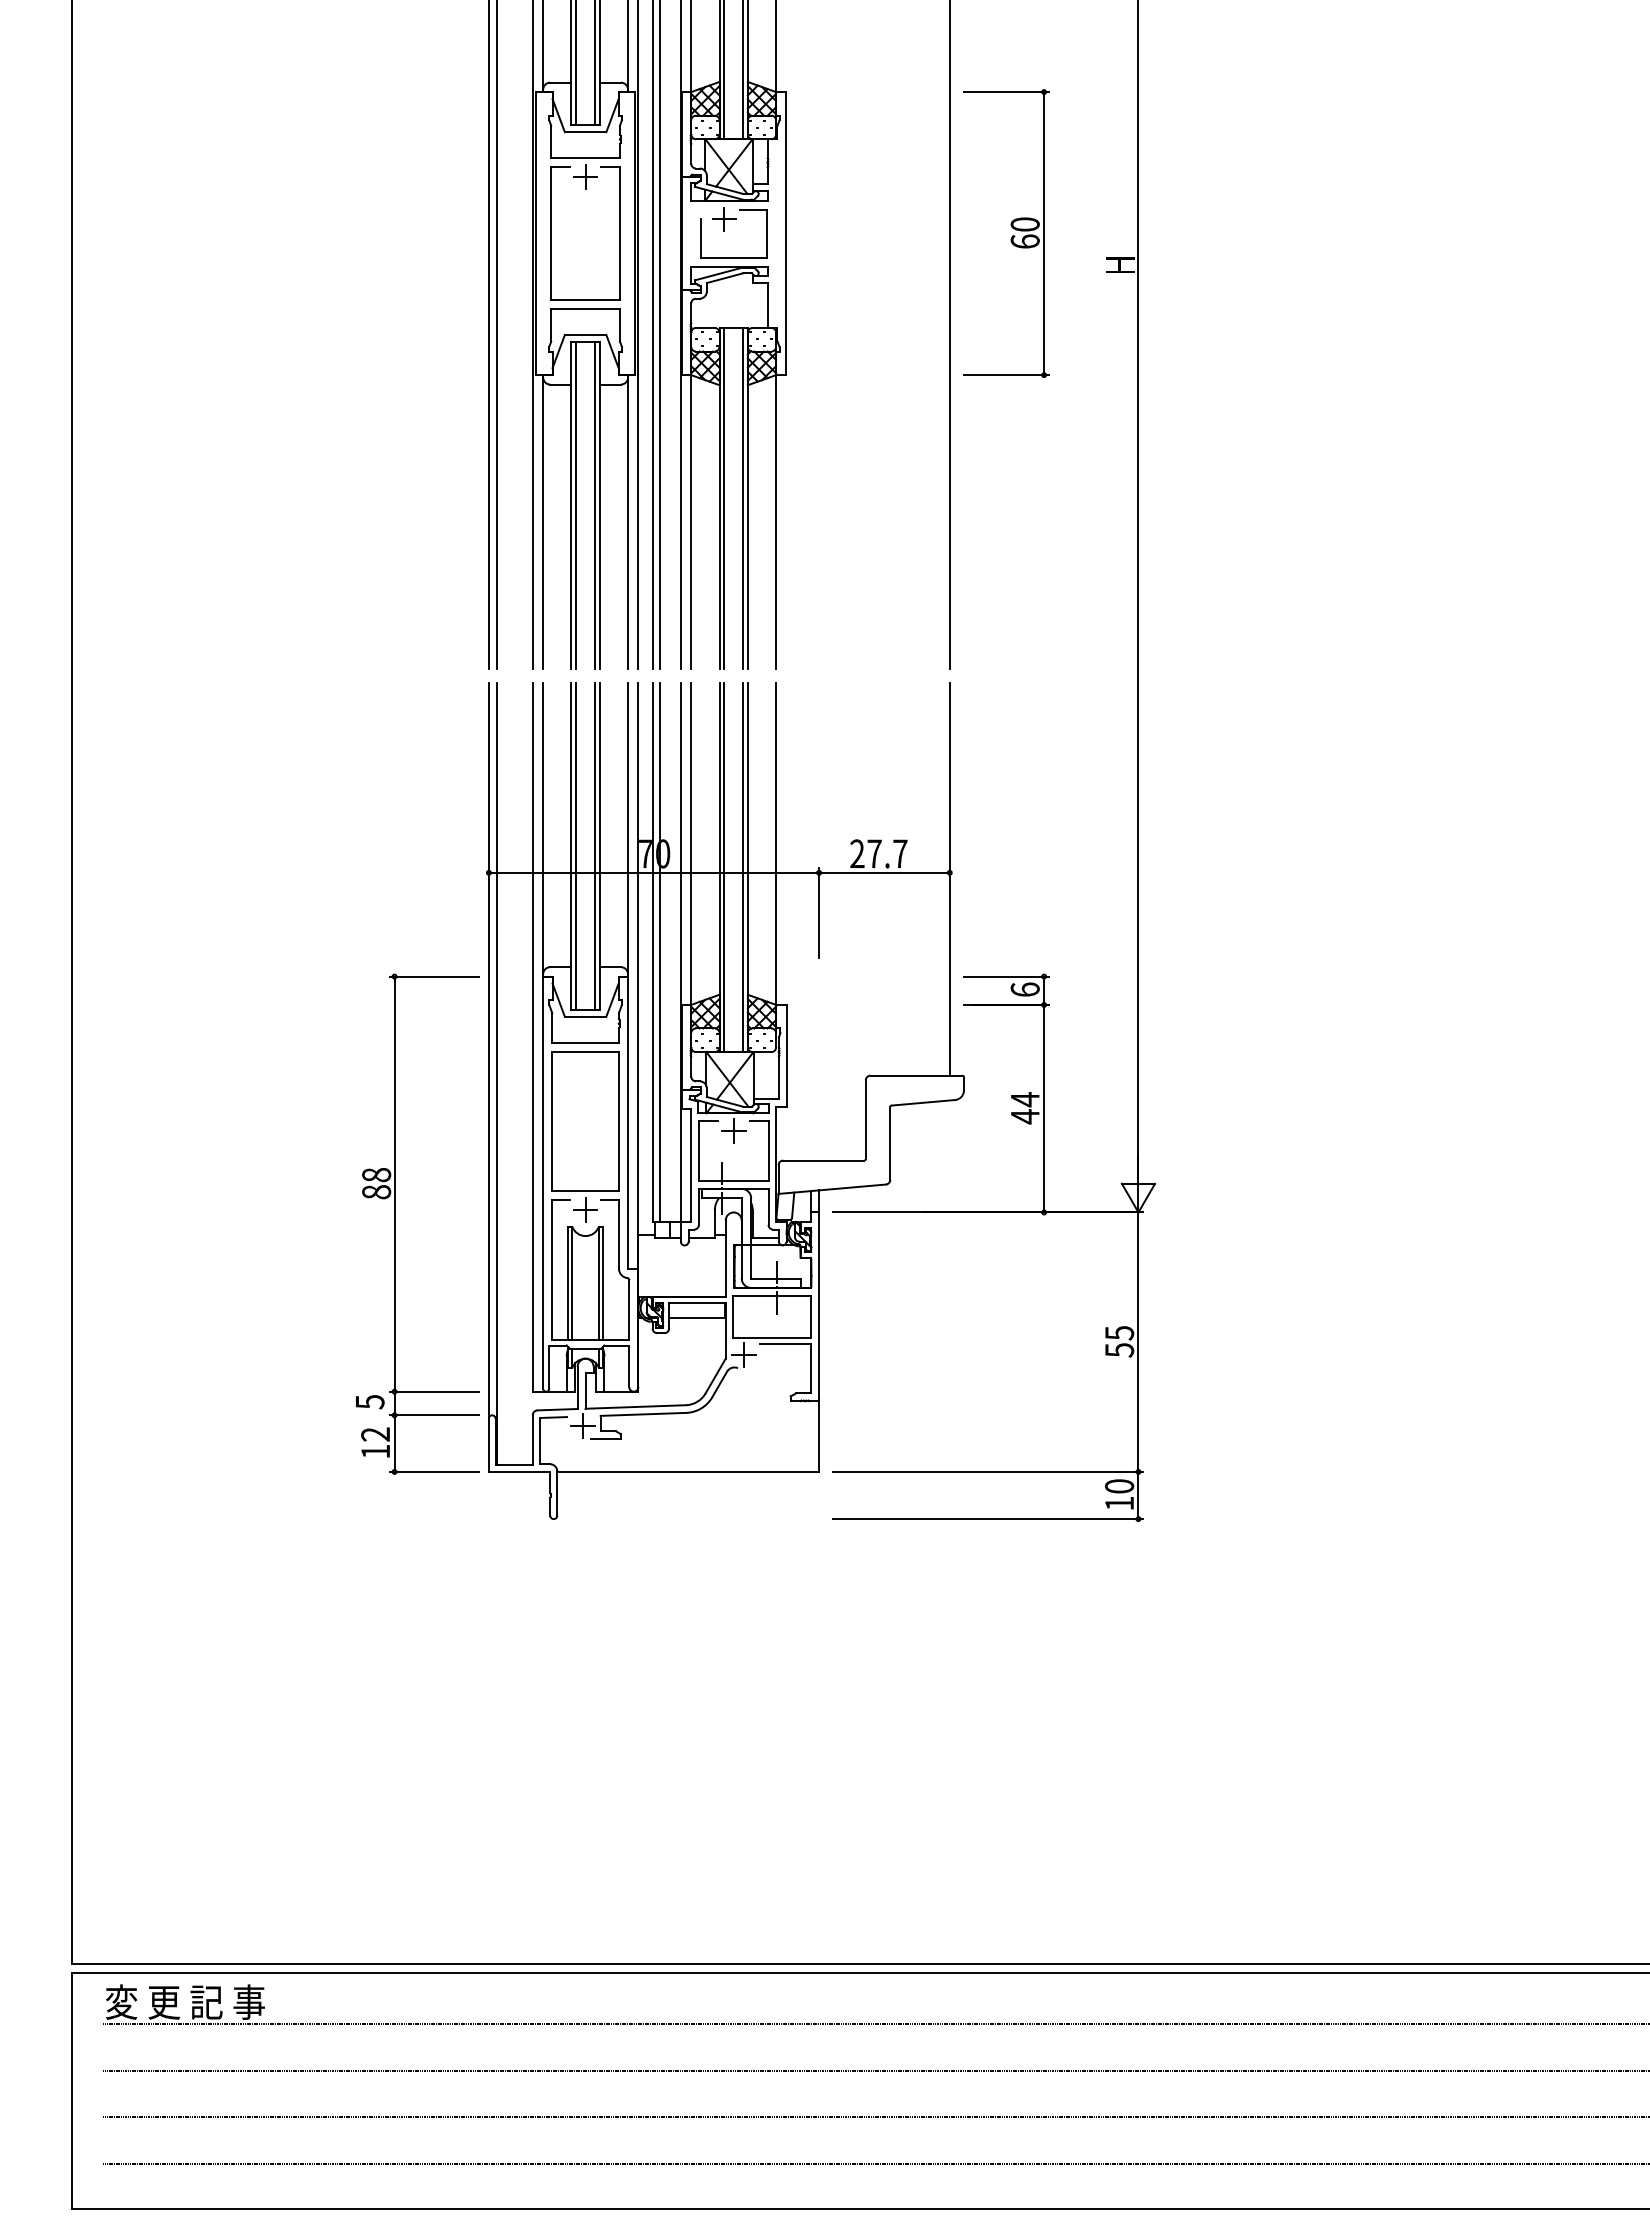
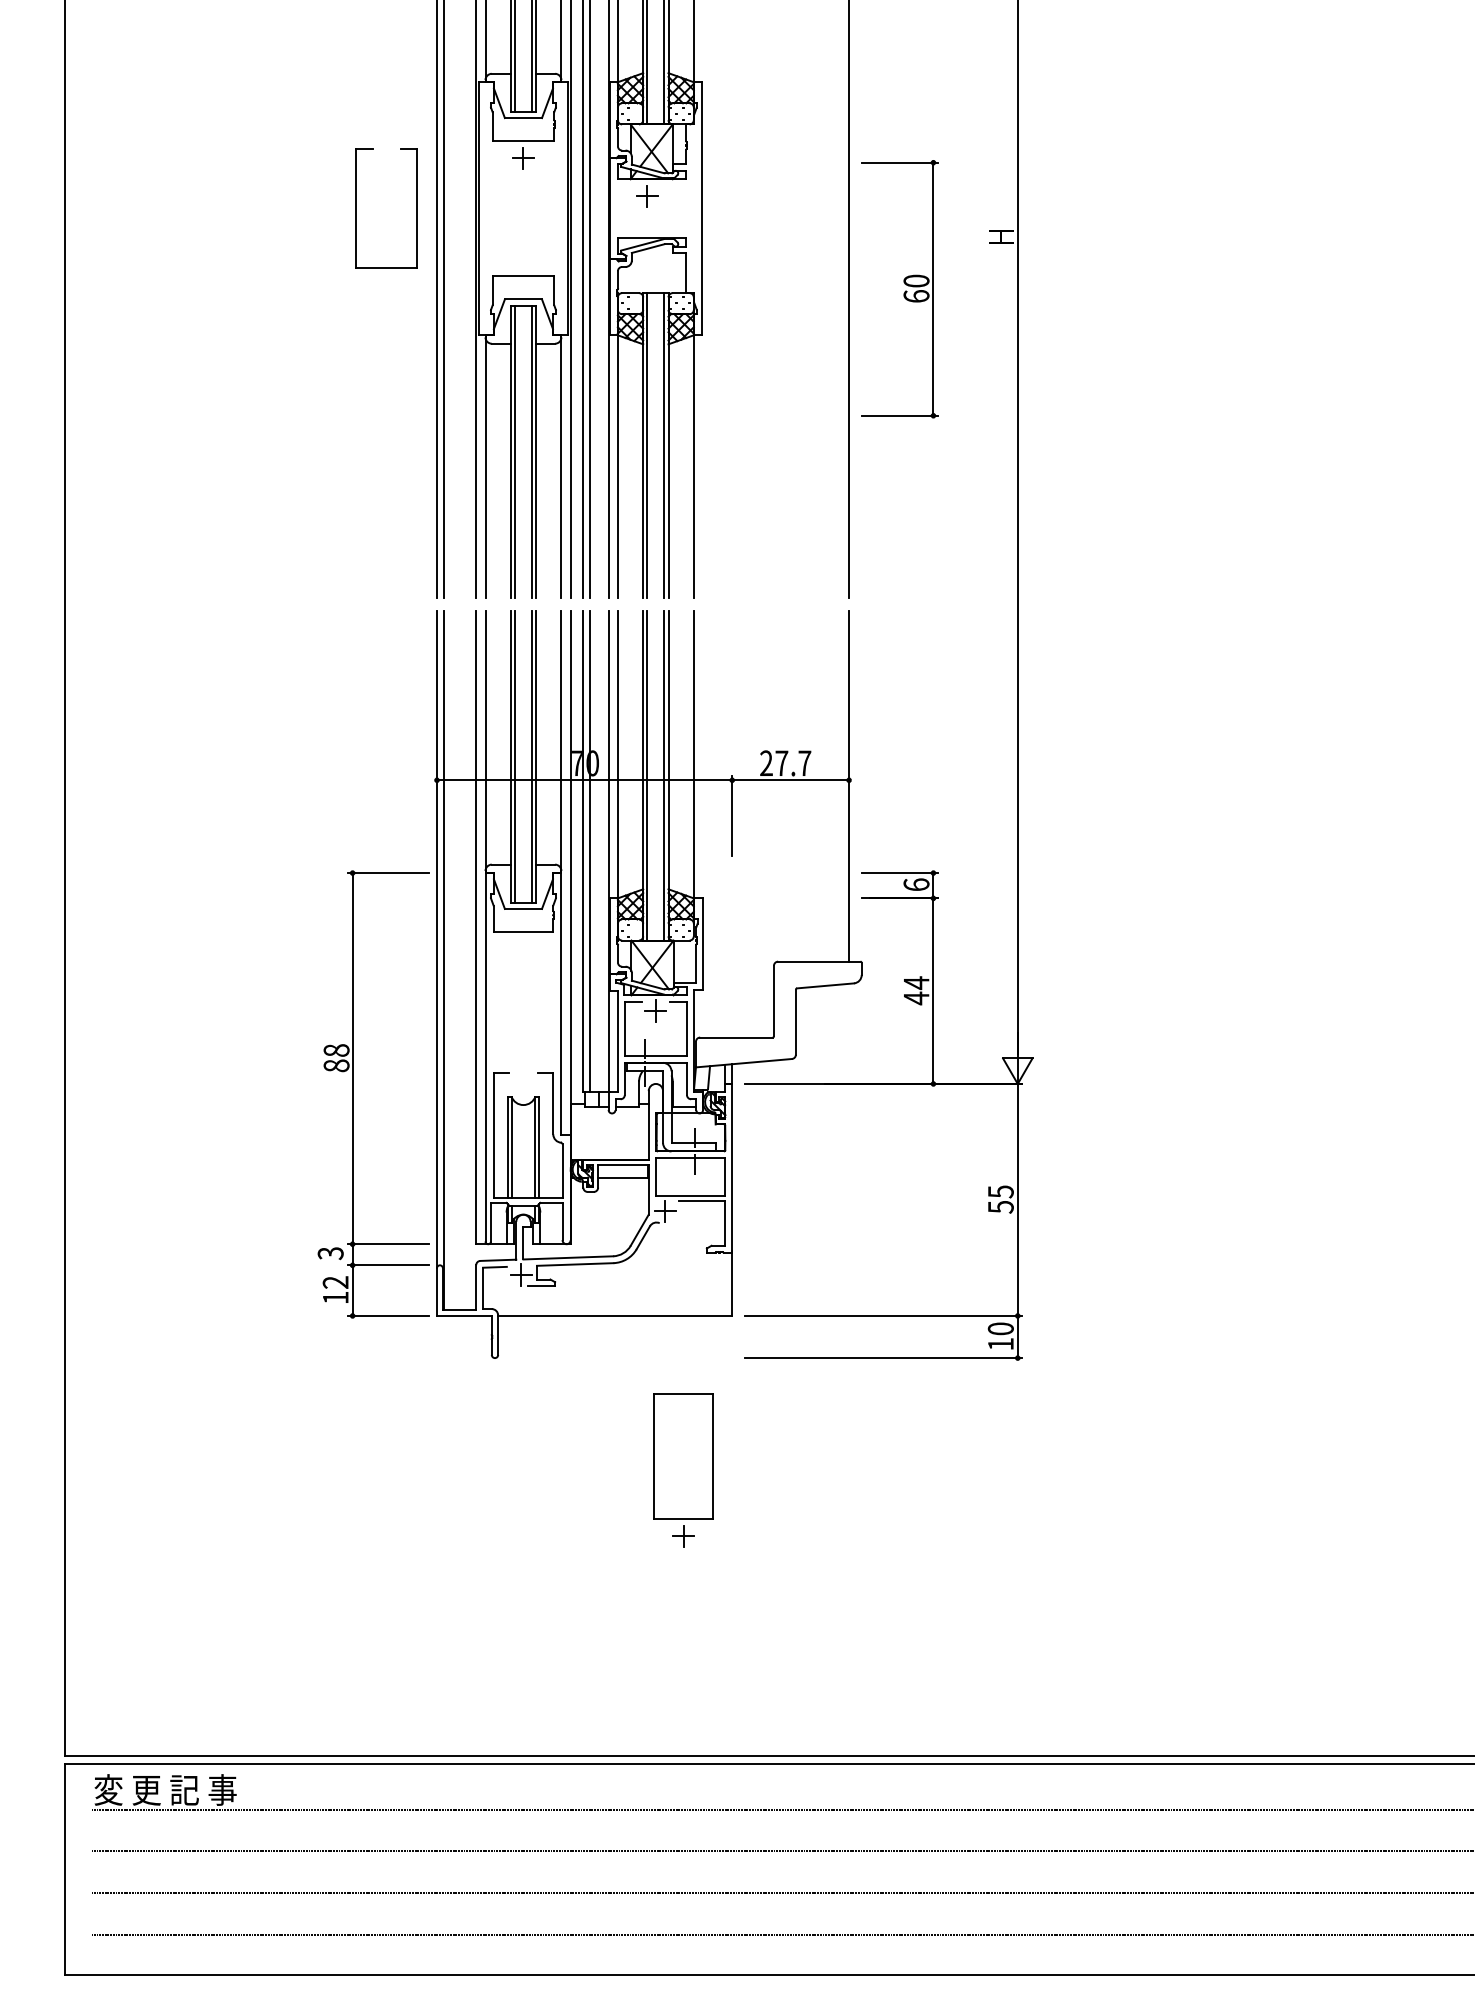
part: (739, 210) -> (661, 188), removed
part: (551, 233) -> (356, 208), moved
part: (1006, 233) -> (899, 289), moved
part: (585, 1136) -> (683, 1470), moved
text: (369, 1402) -> (330, 1253), 5 -> 3

